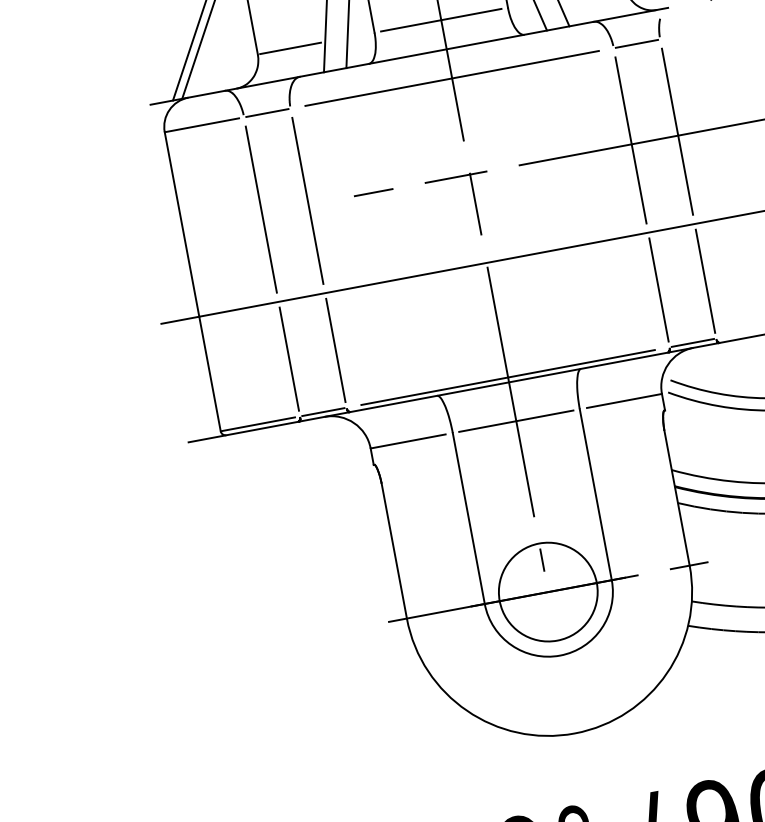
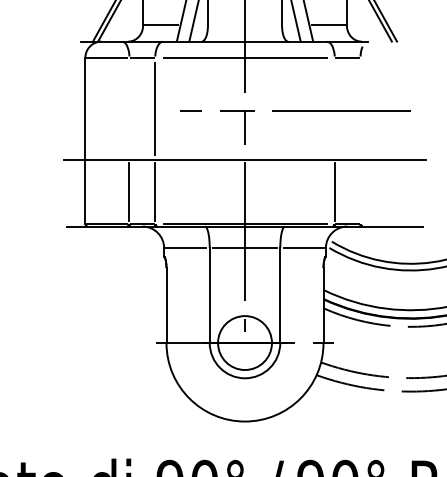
line: (440, 20) -> (244, 25), removed
line: (677, 130) -> (360, 108), removed
line: (630, 139) -> (334, 108), removed
line: (261, 208) -> (129, 108), removed
line: (705, 280) -> (360, 191), removed

